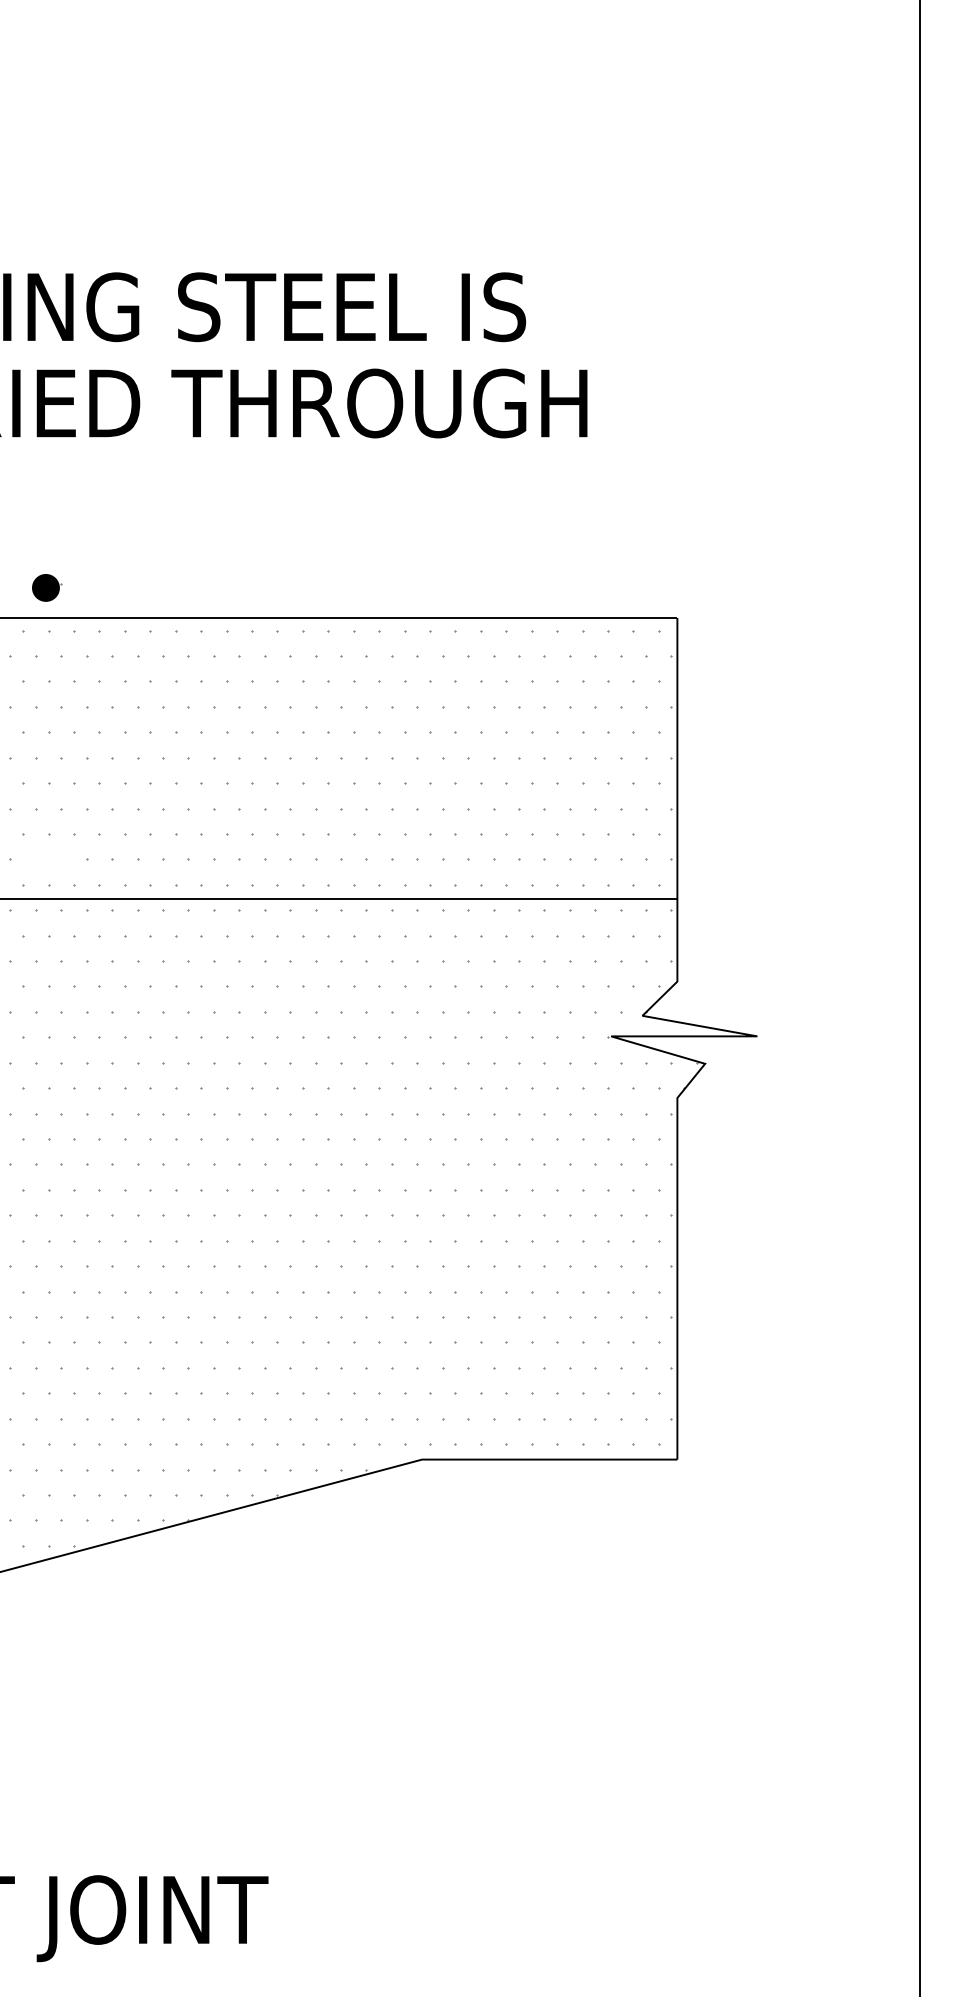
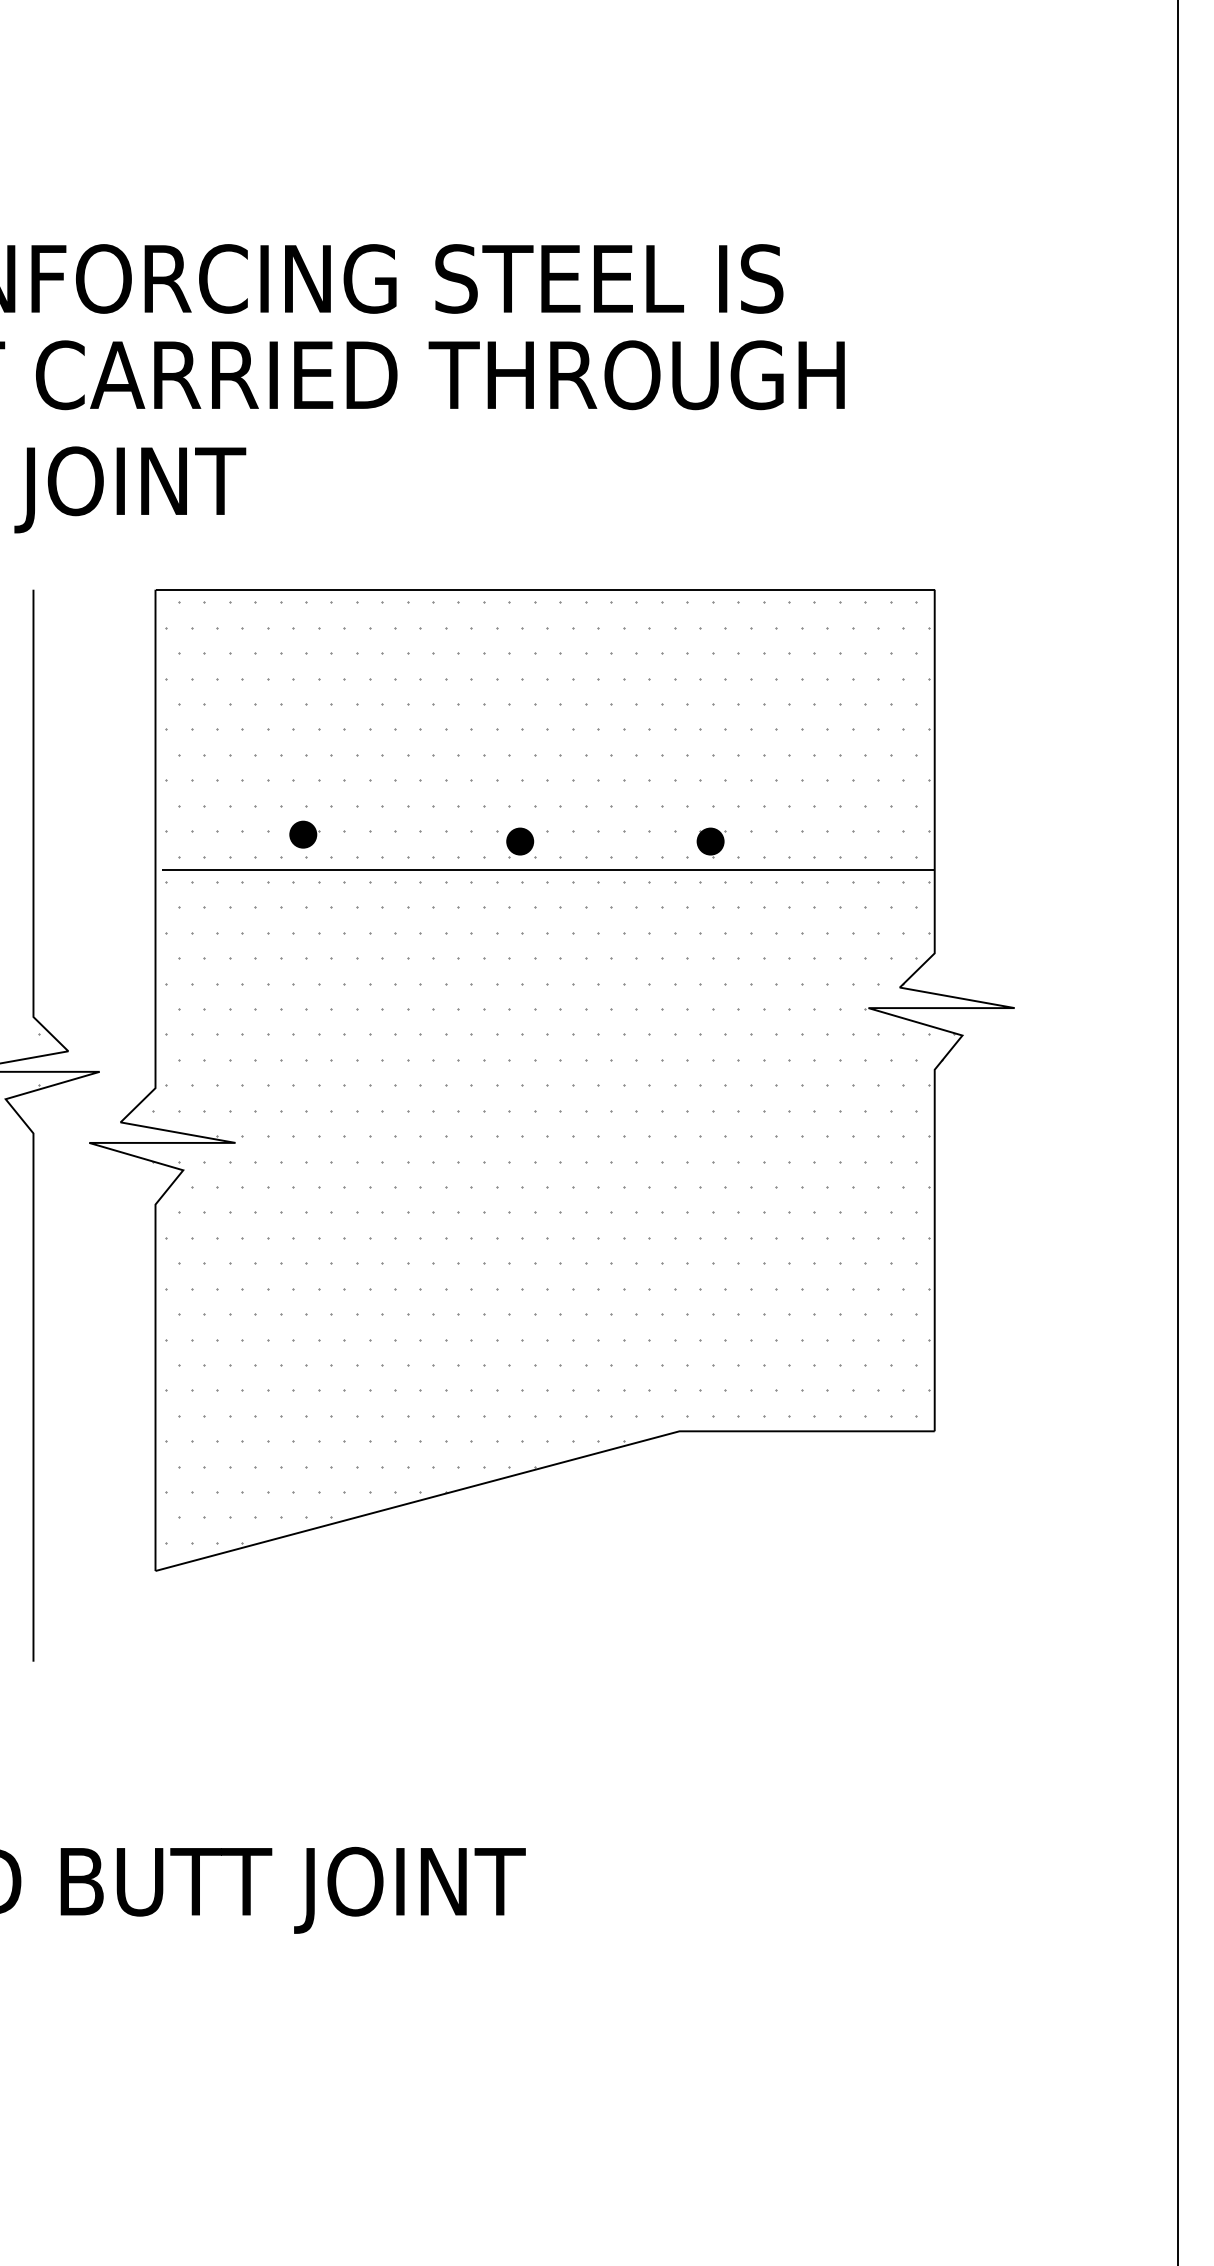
part: (47, 587) -> (304, 834), moved
fill: (263, 869) -> (520, 841), added
fill: (453, 869) -> (710, 841), added

